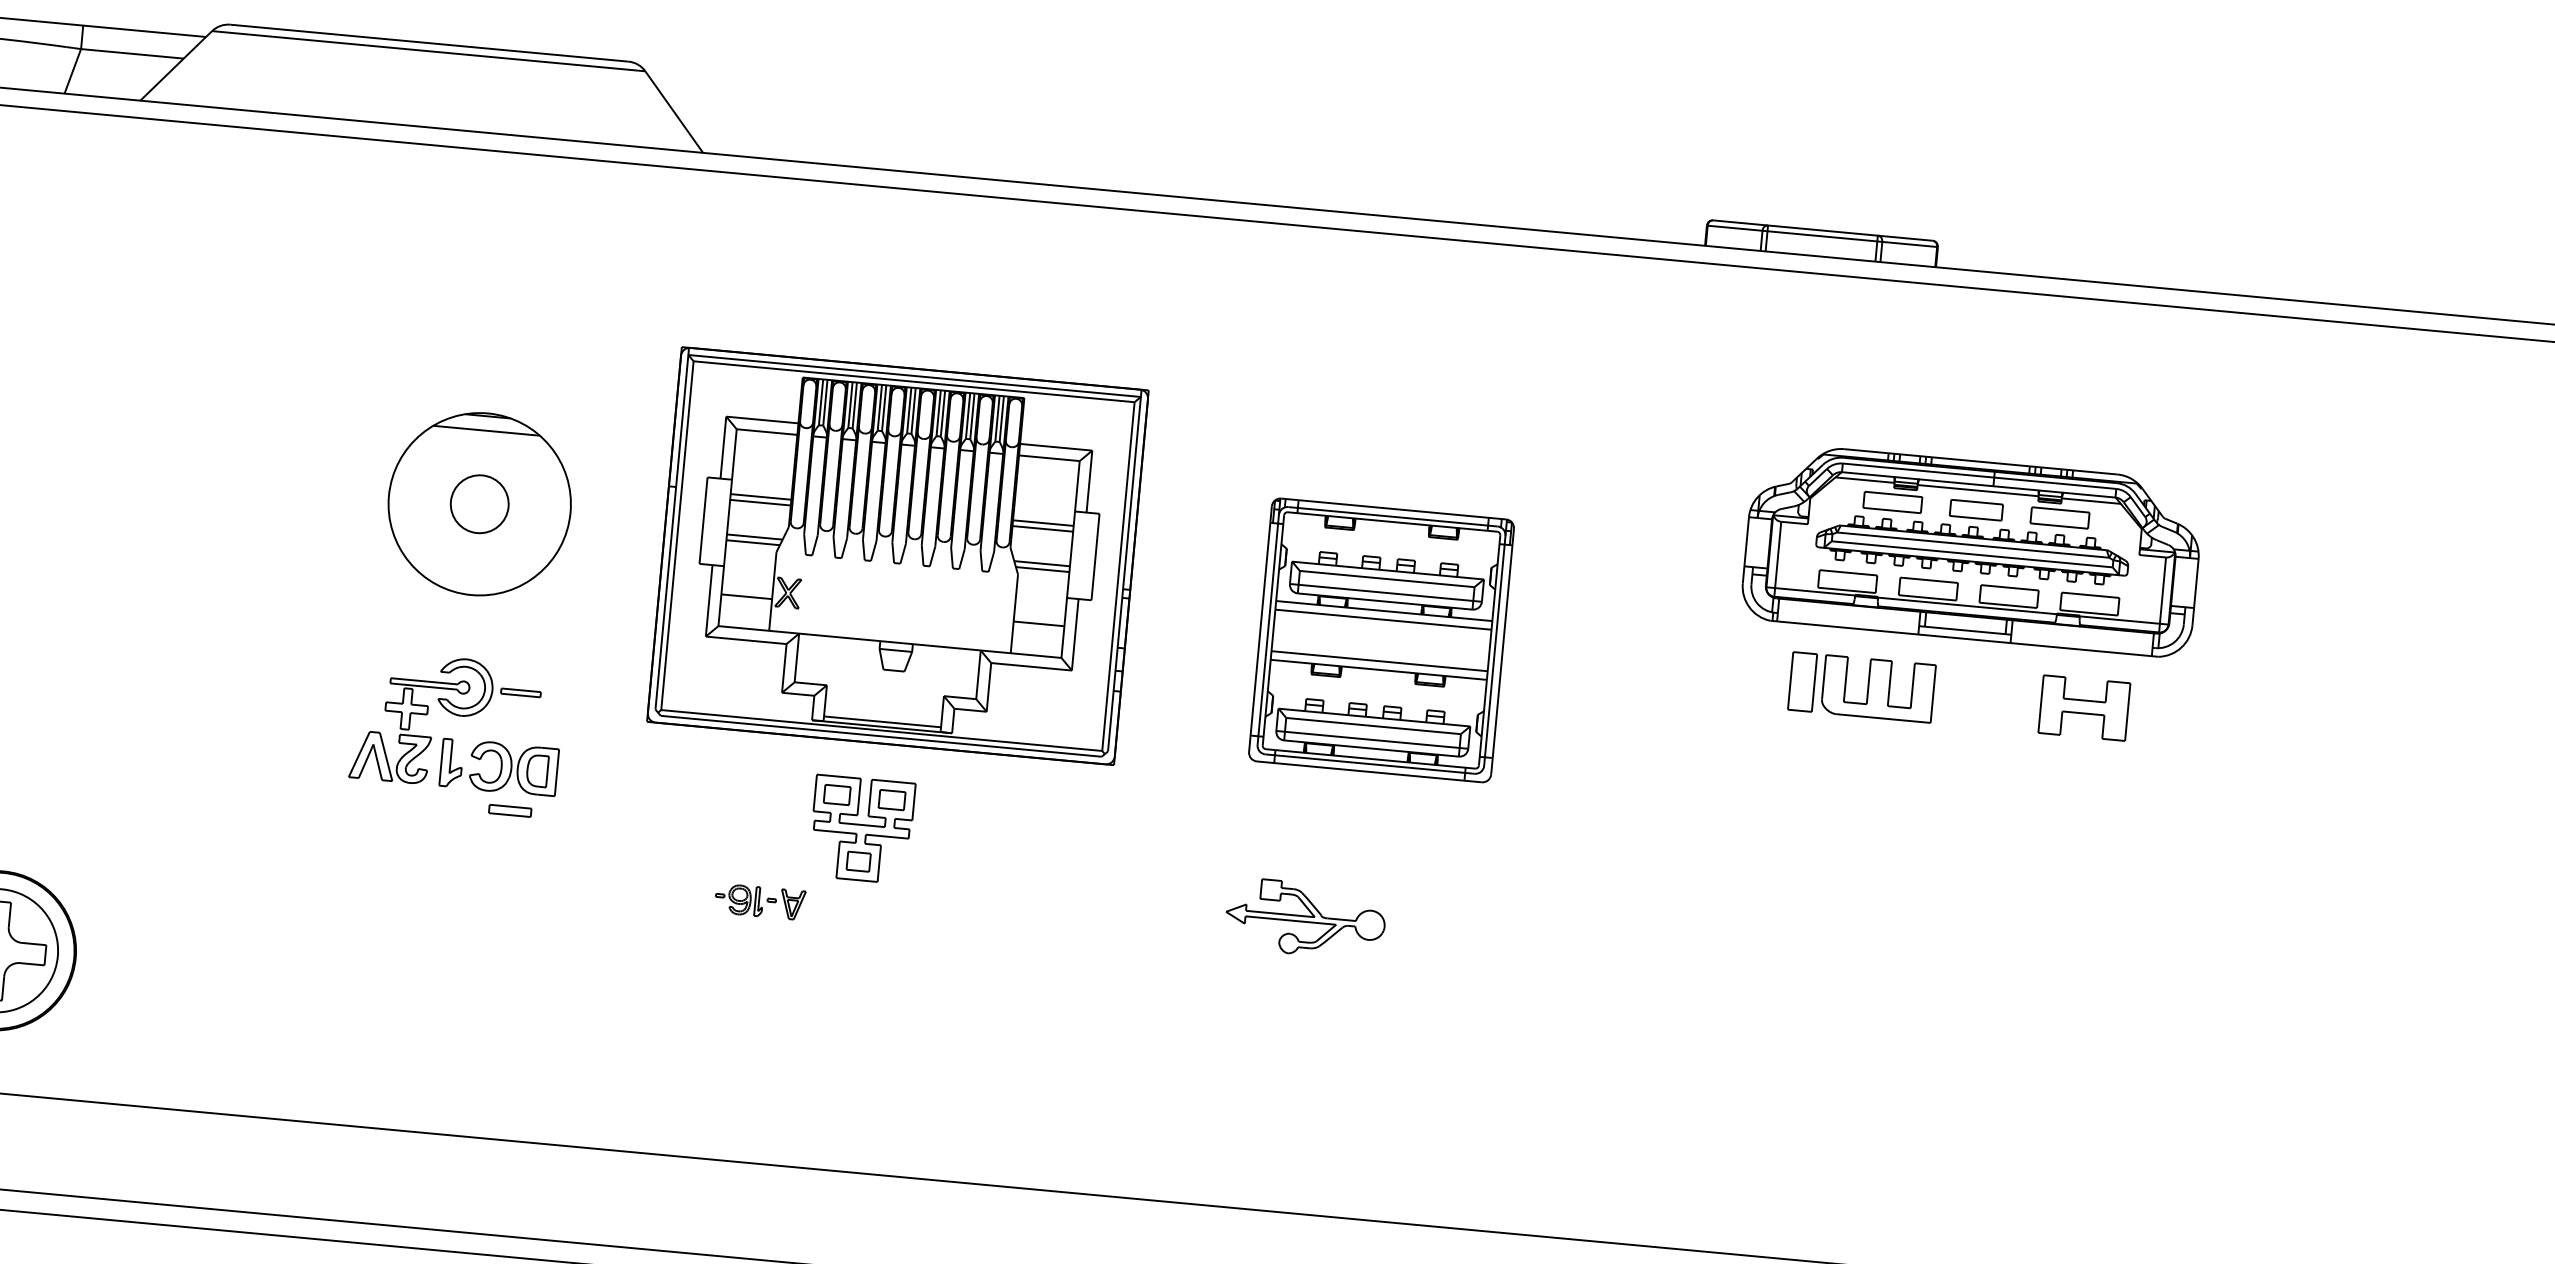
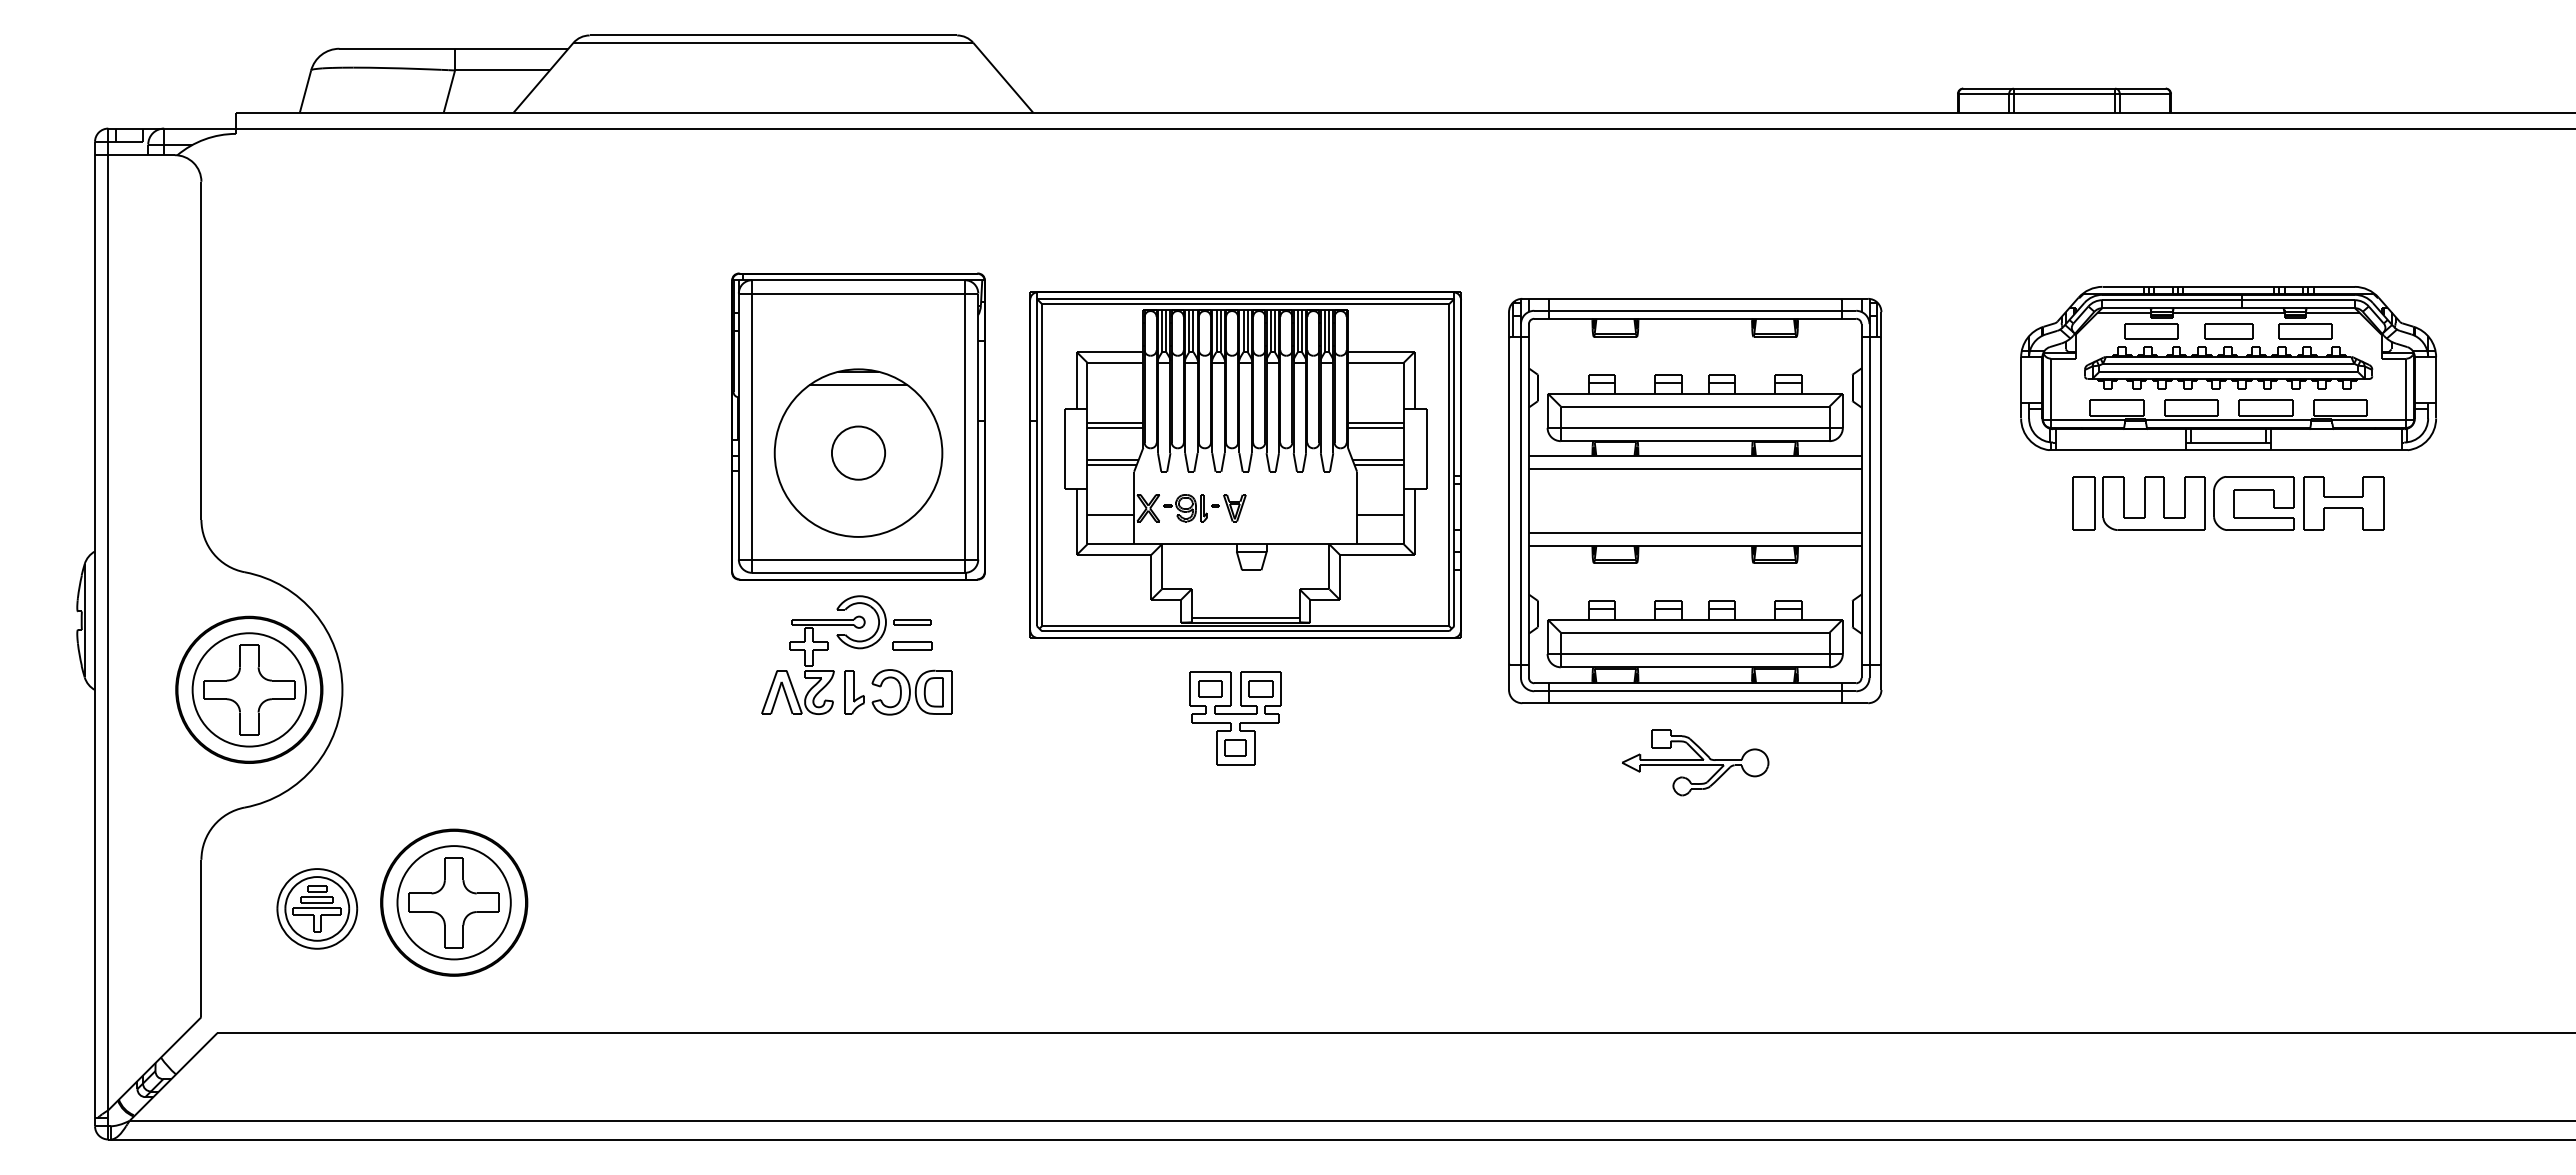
part: (482, 475) -> (858, 426), added
part: (1381, 640) -> (1695, 501), size x1.67
part: (1987, 684) -> (2253, 490), added
part: (510, 810) -> (912, 645), moved
part: (759, 902) -> (1204, 508), moved
part: (1305, 918) -> (1695, 762), moved

